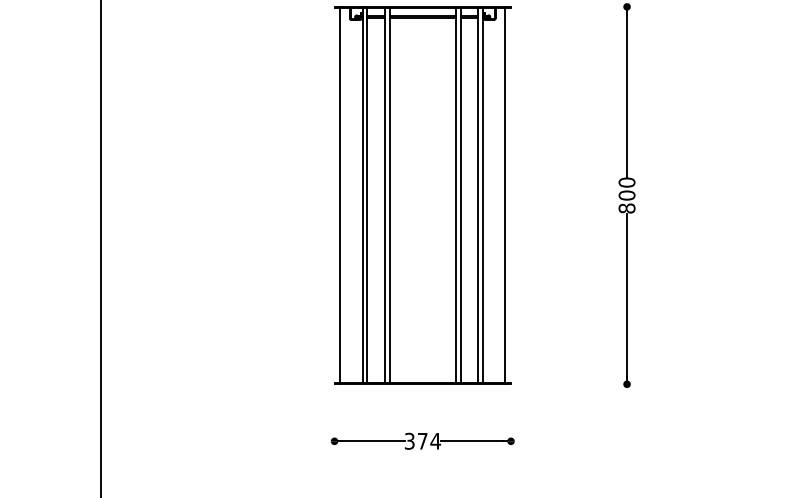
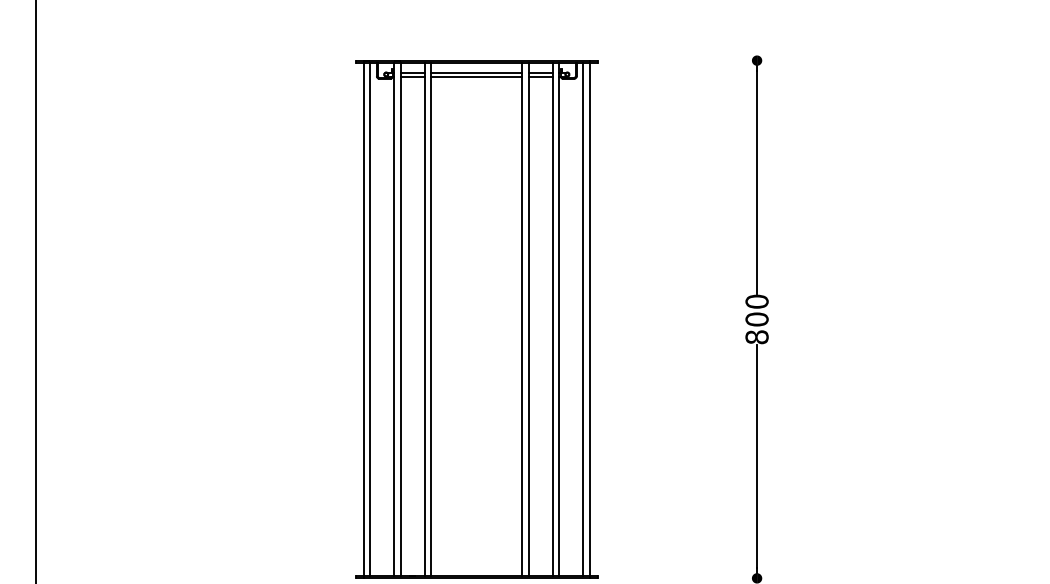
line: (345, 195) -> (370, 319), added
line: (500, 195) -> (583, 319), added

